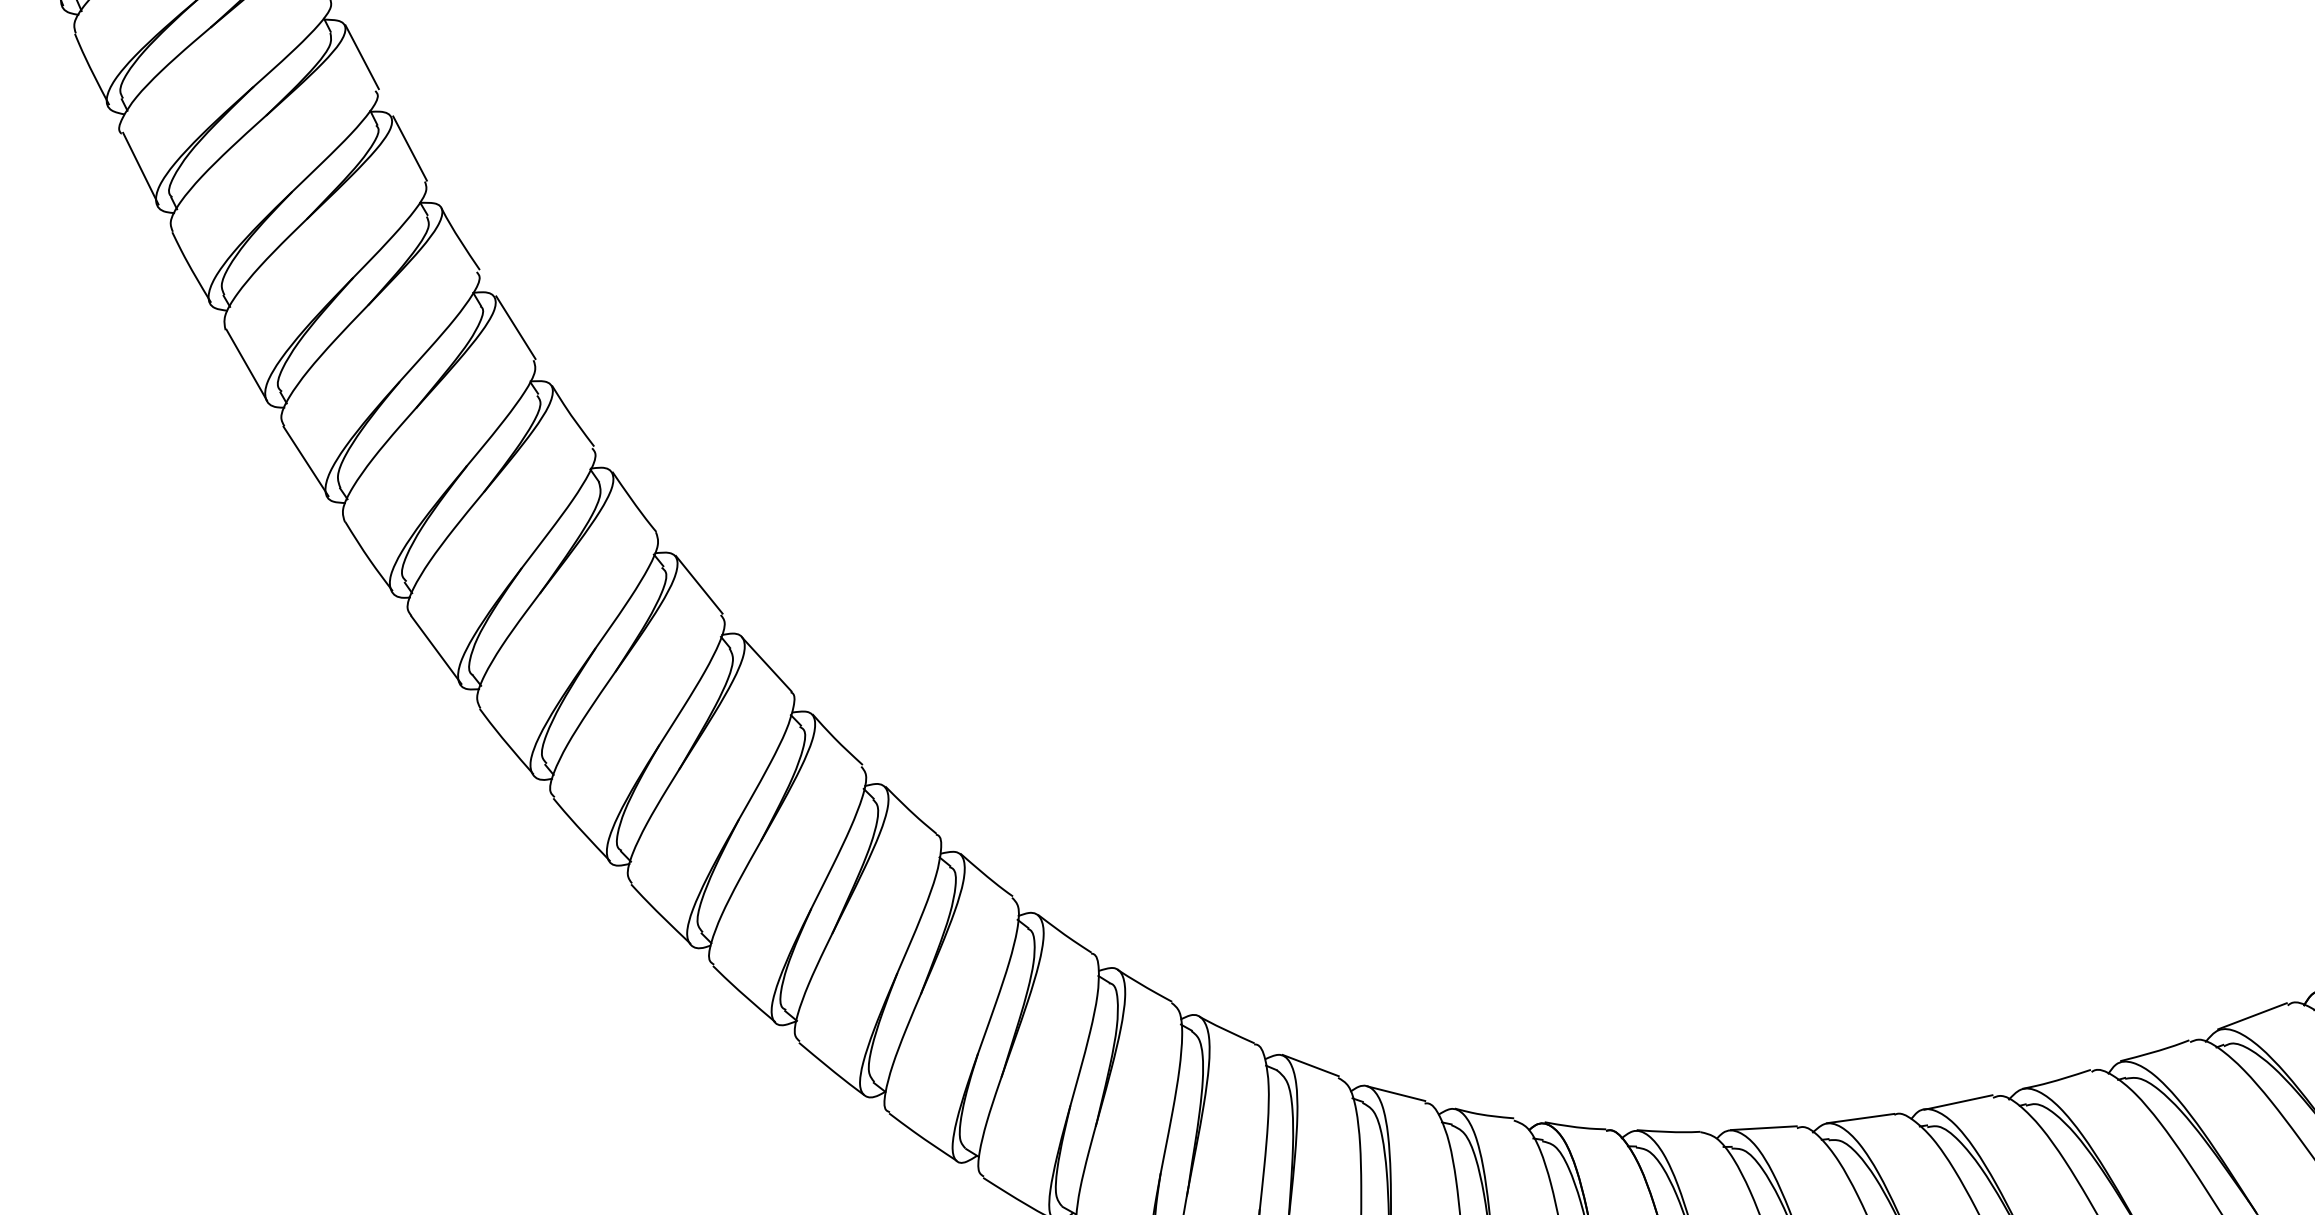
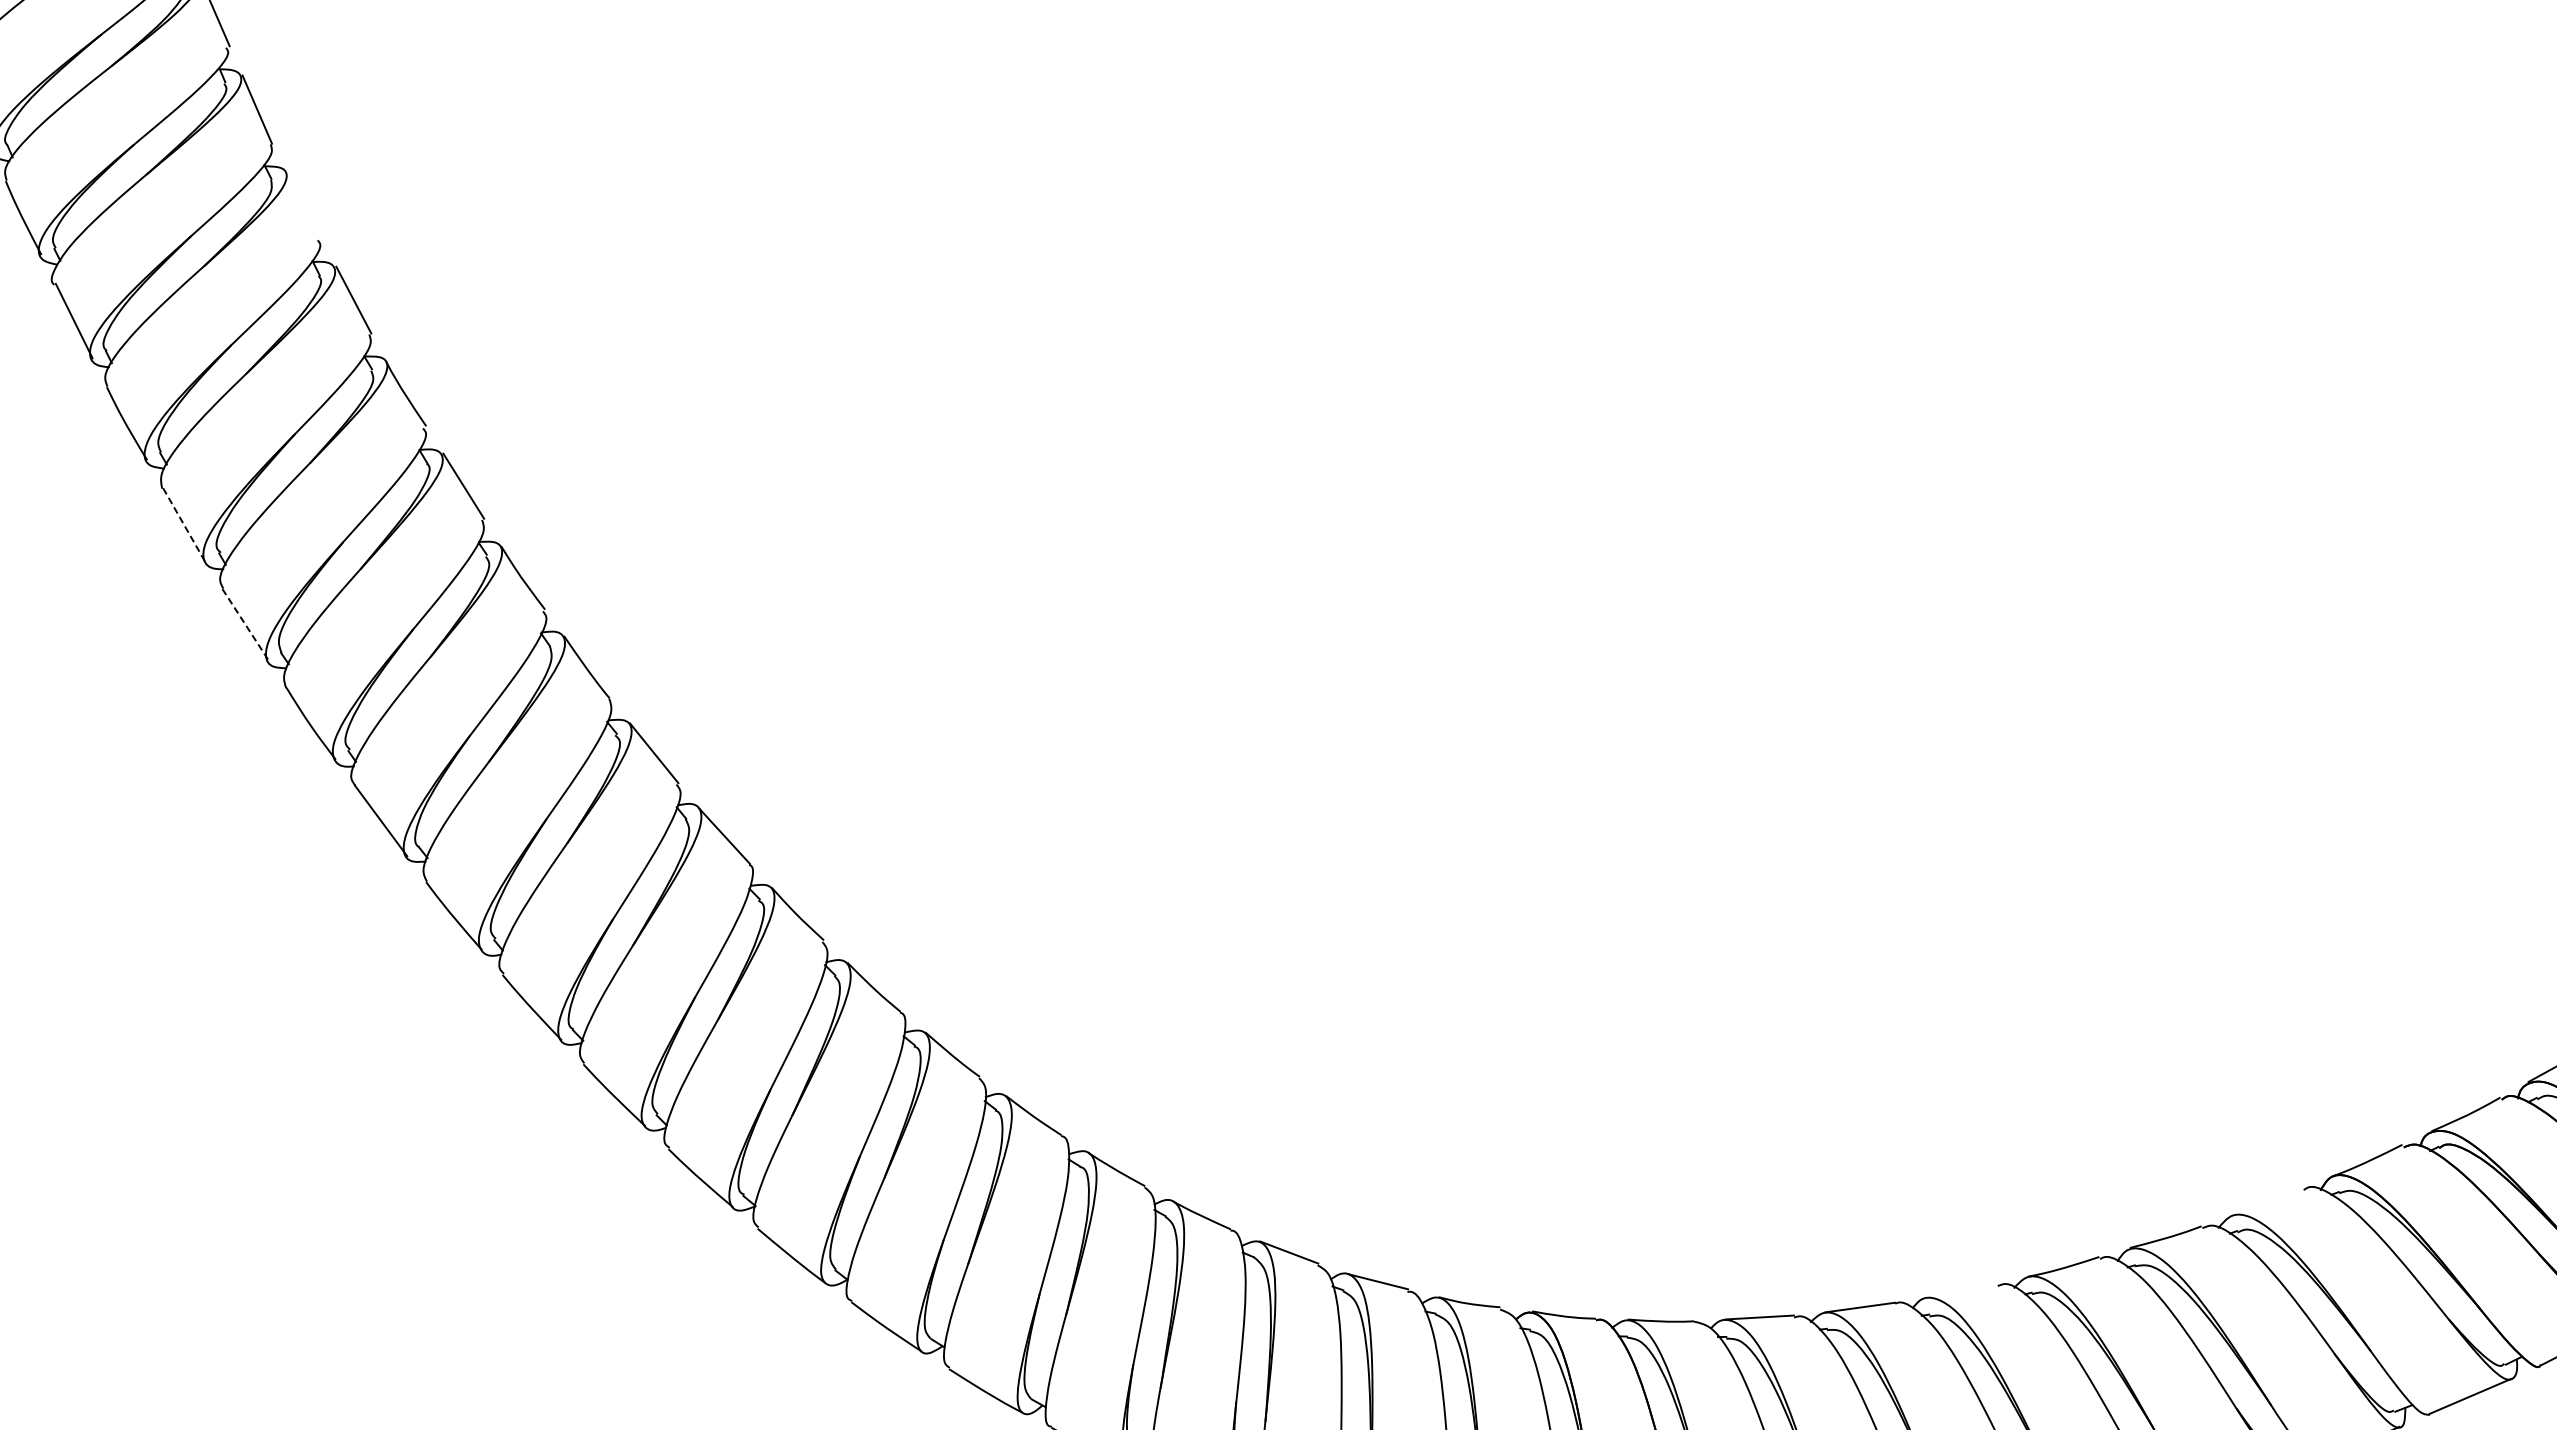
line: (361, 57) -> (303, 205), removed
line: (247, 365) -> (184, 525), solid -> dashed
line: (305, 461) -> (245, 625), solid -> dashed
line: (2251, 1015) -> (2266, 1200), removed
line: (1958, 1102) -> (1961, 1290), removed

